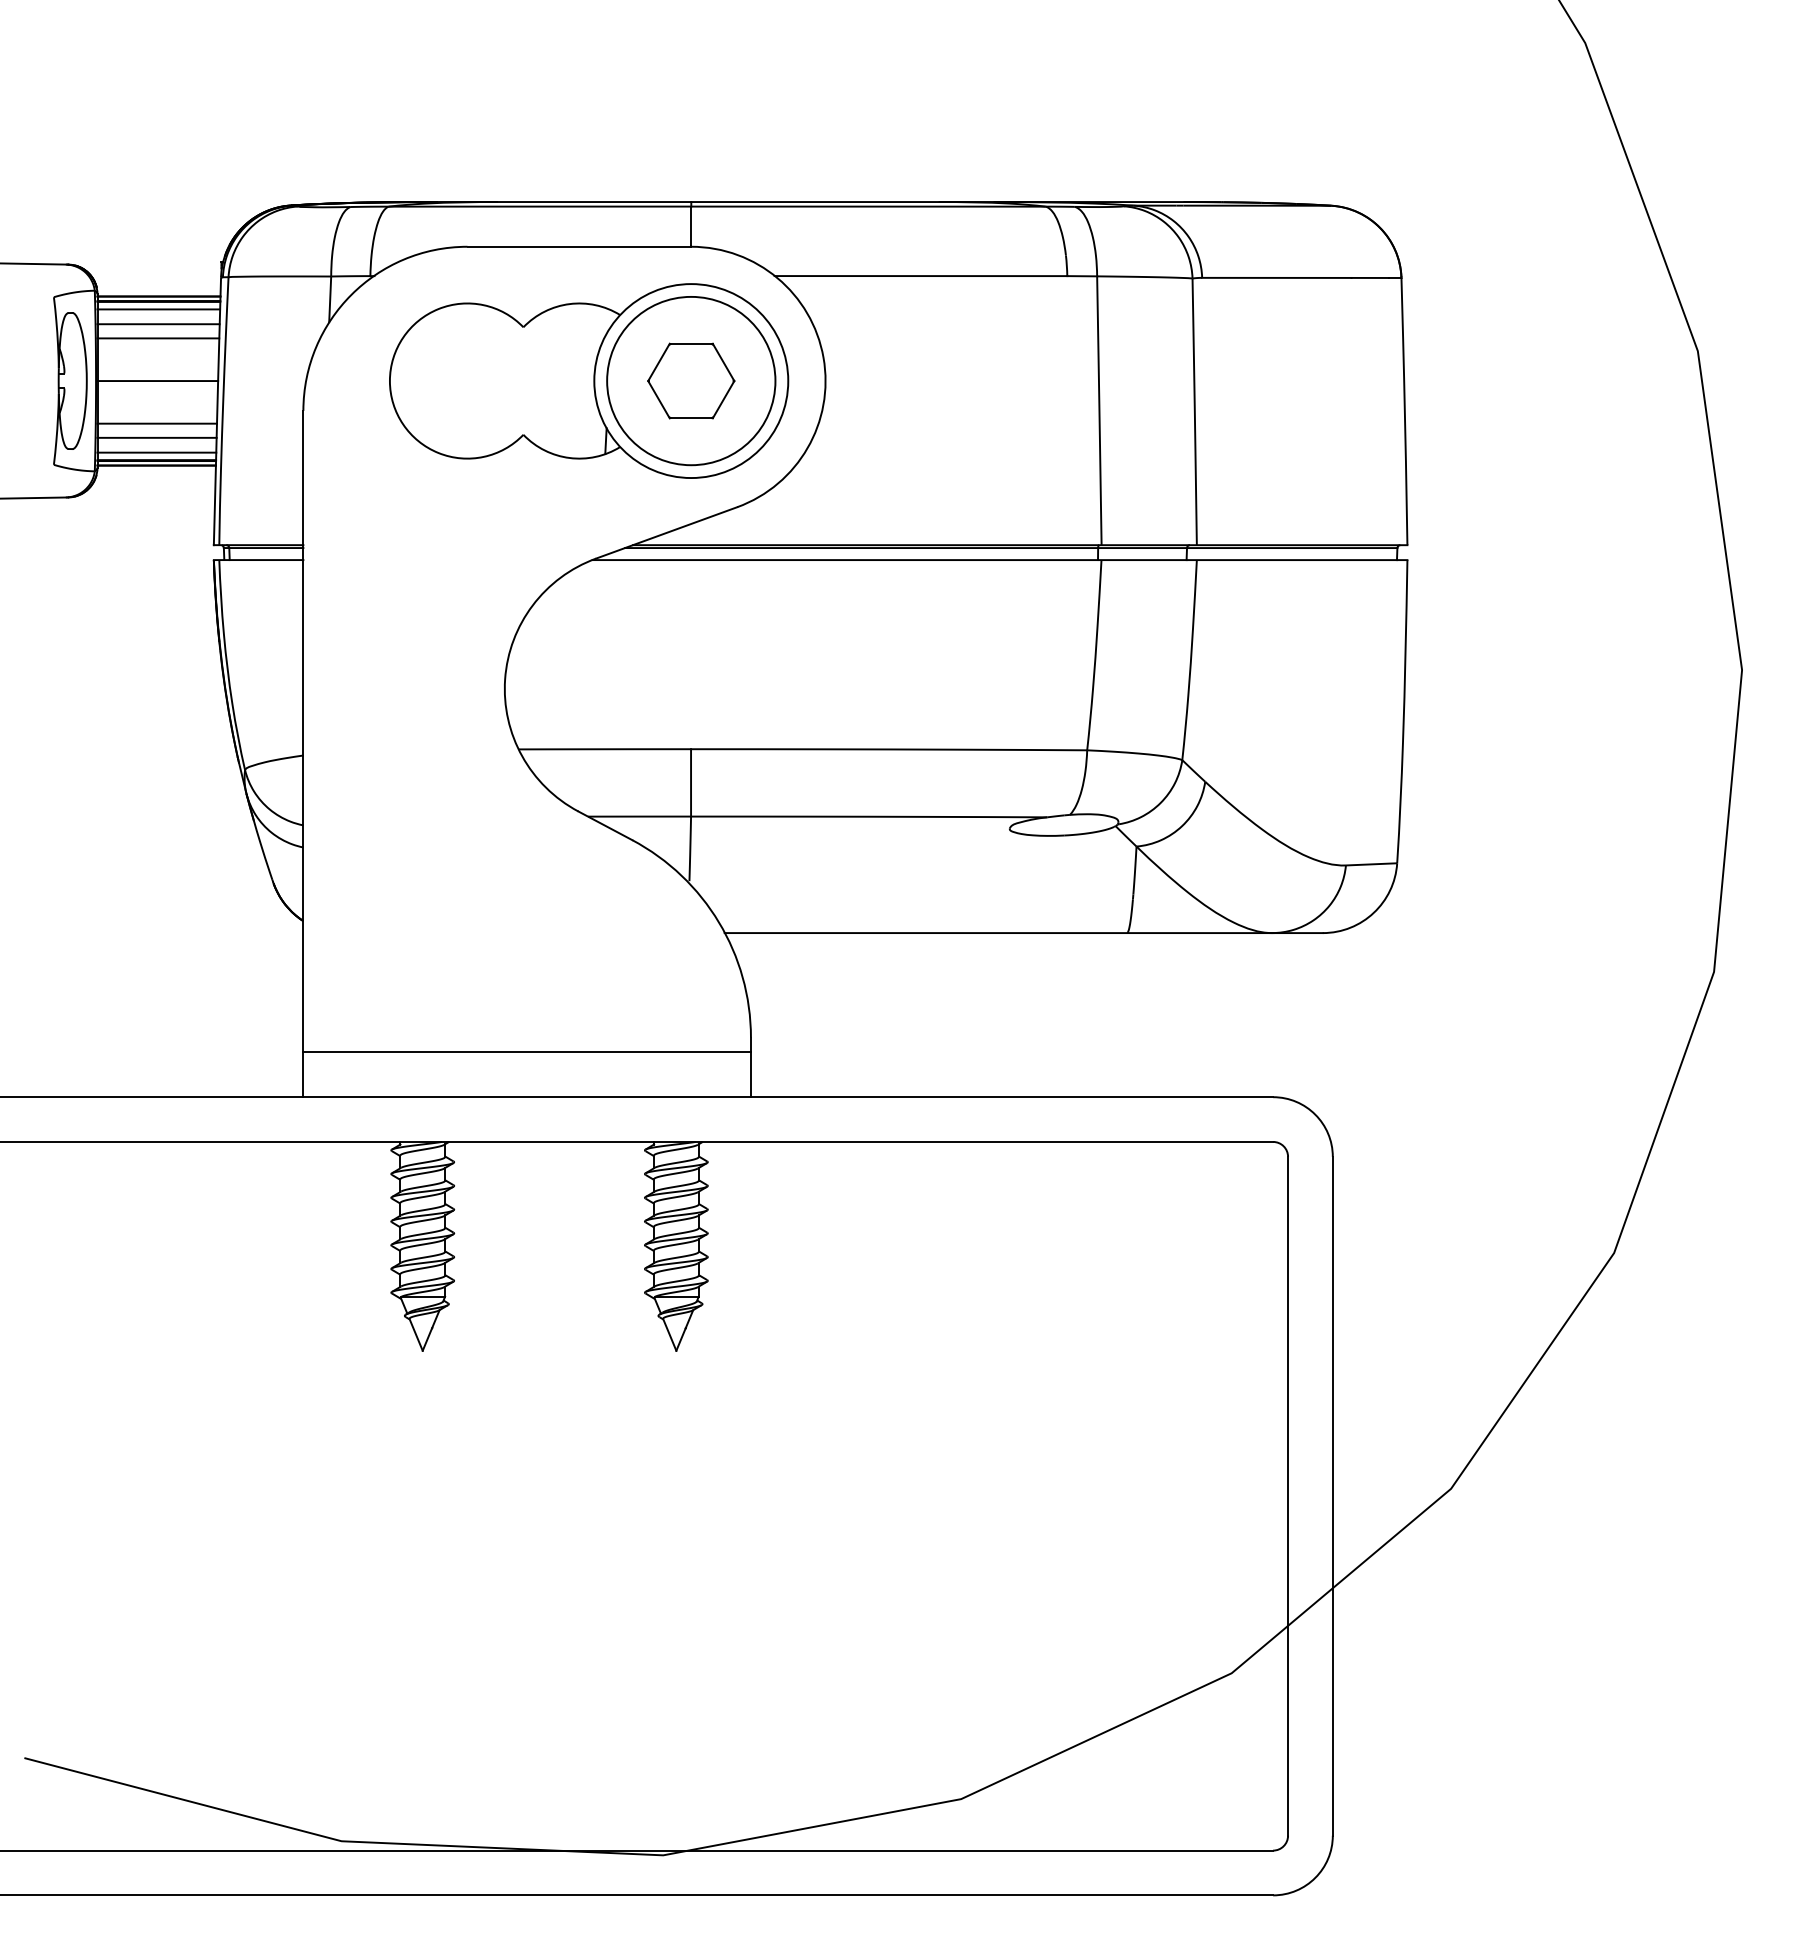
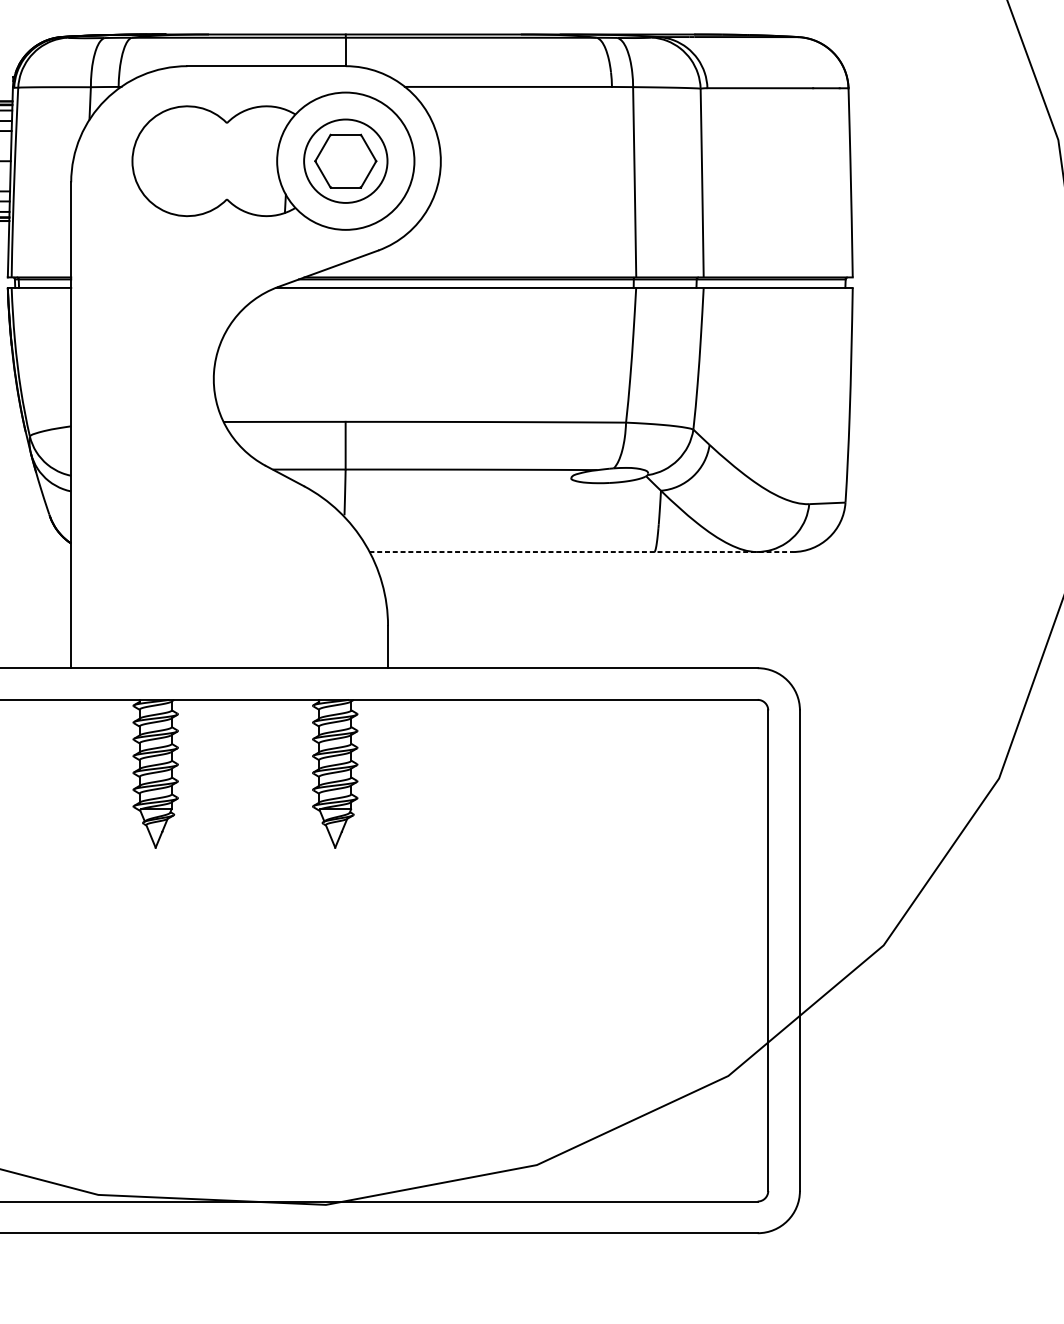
circle: (691, 380) -> (345, 160), size x0.7
line: (1024, 933) -> (581, 552), solid -> dashed
line: (526, 1052) -> (229, 636), removed

